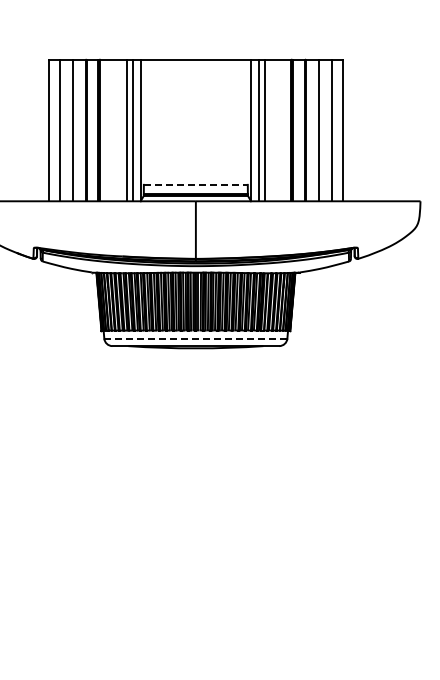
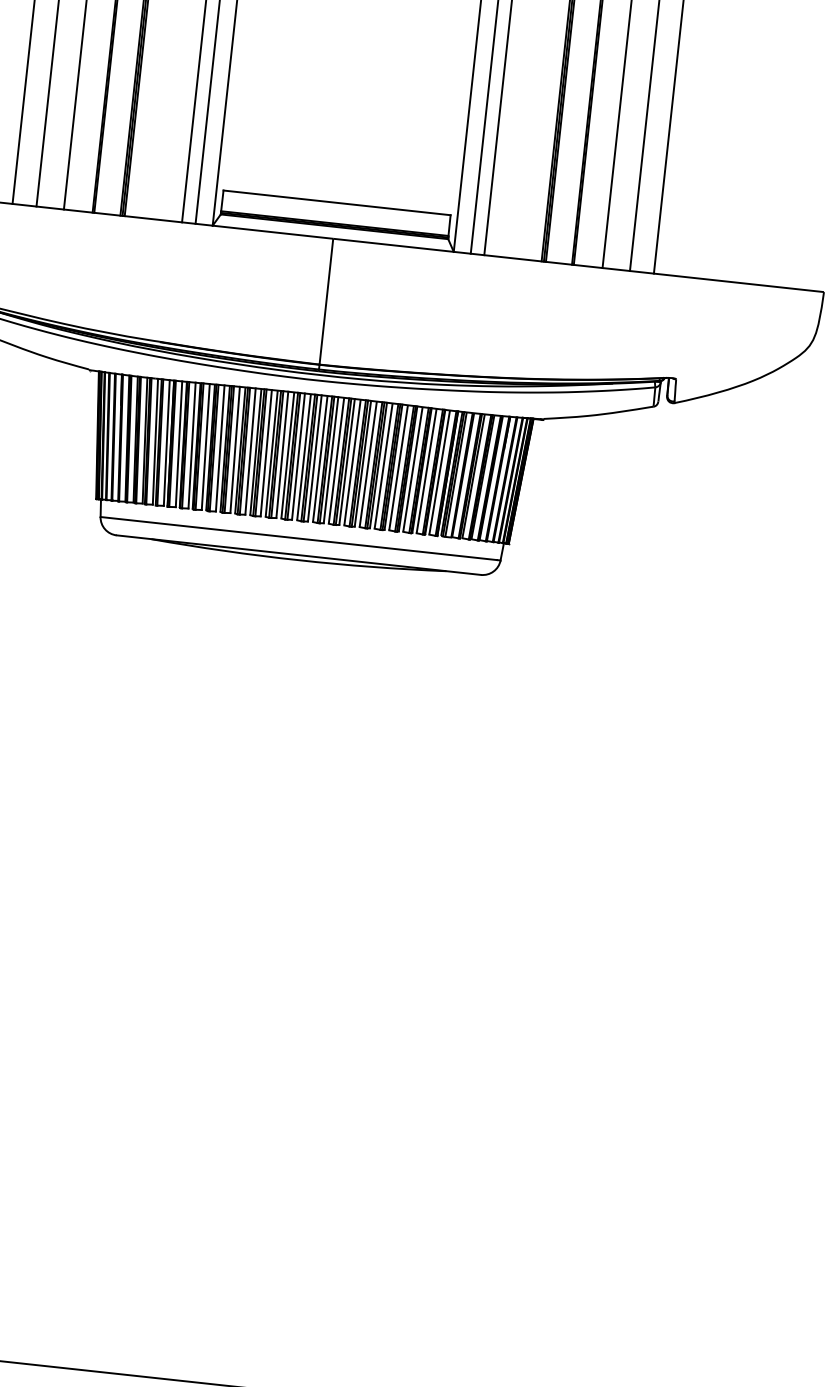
line: (195, 184) -> (336, 201), dashed -> solid
line: (195, 338) -> (299, 538), dashed -> solid

